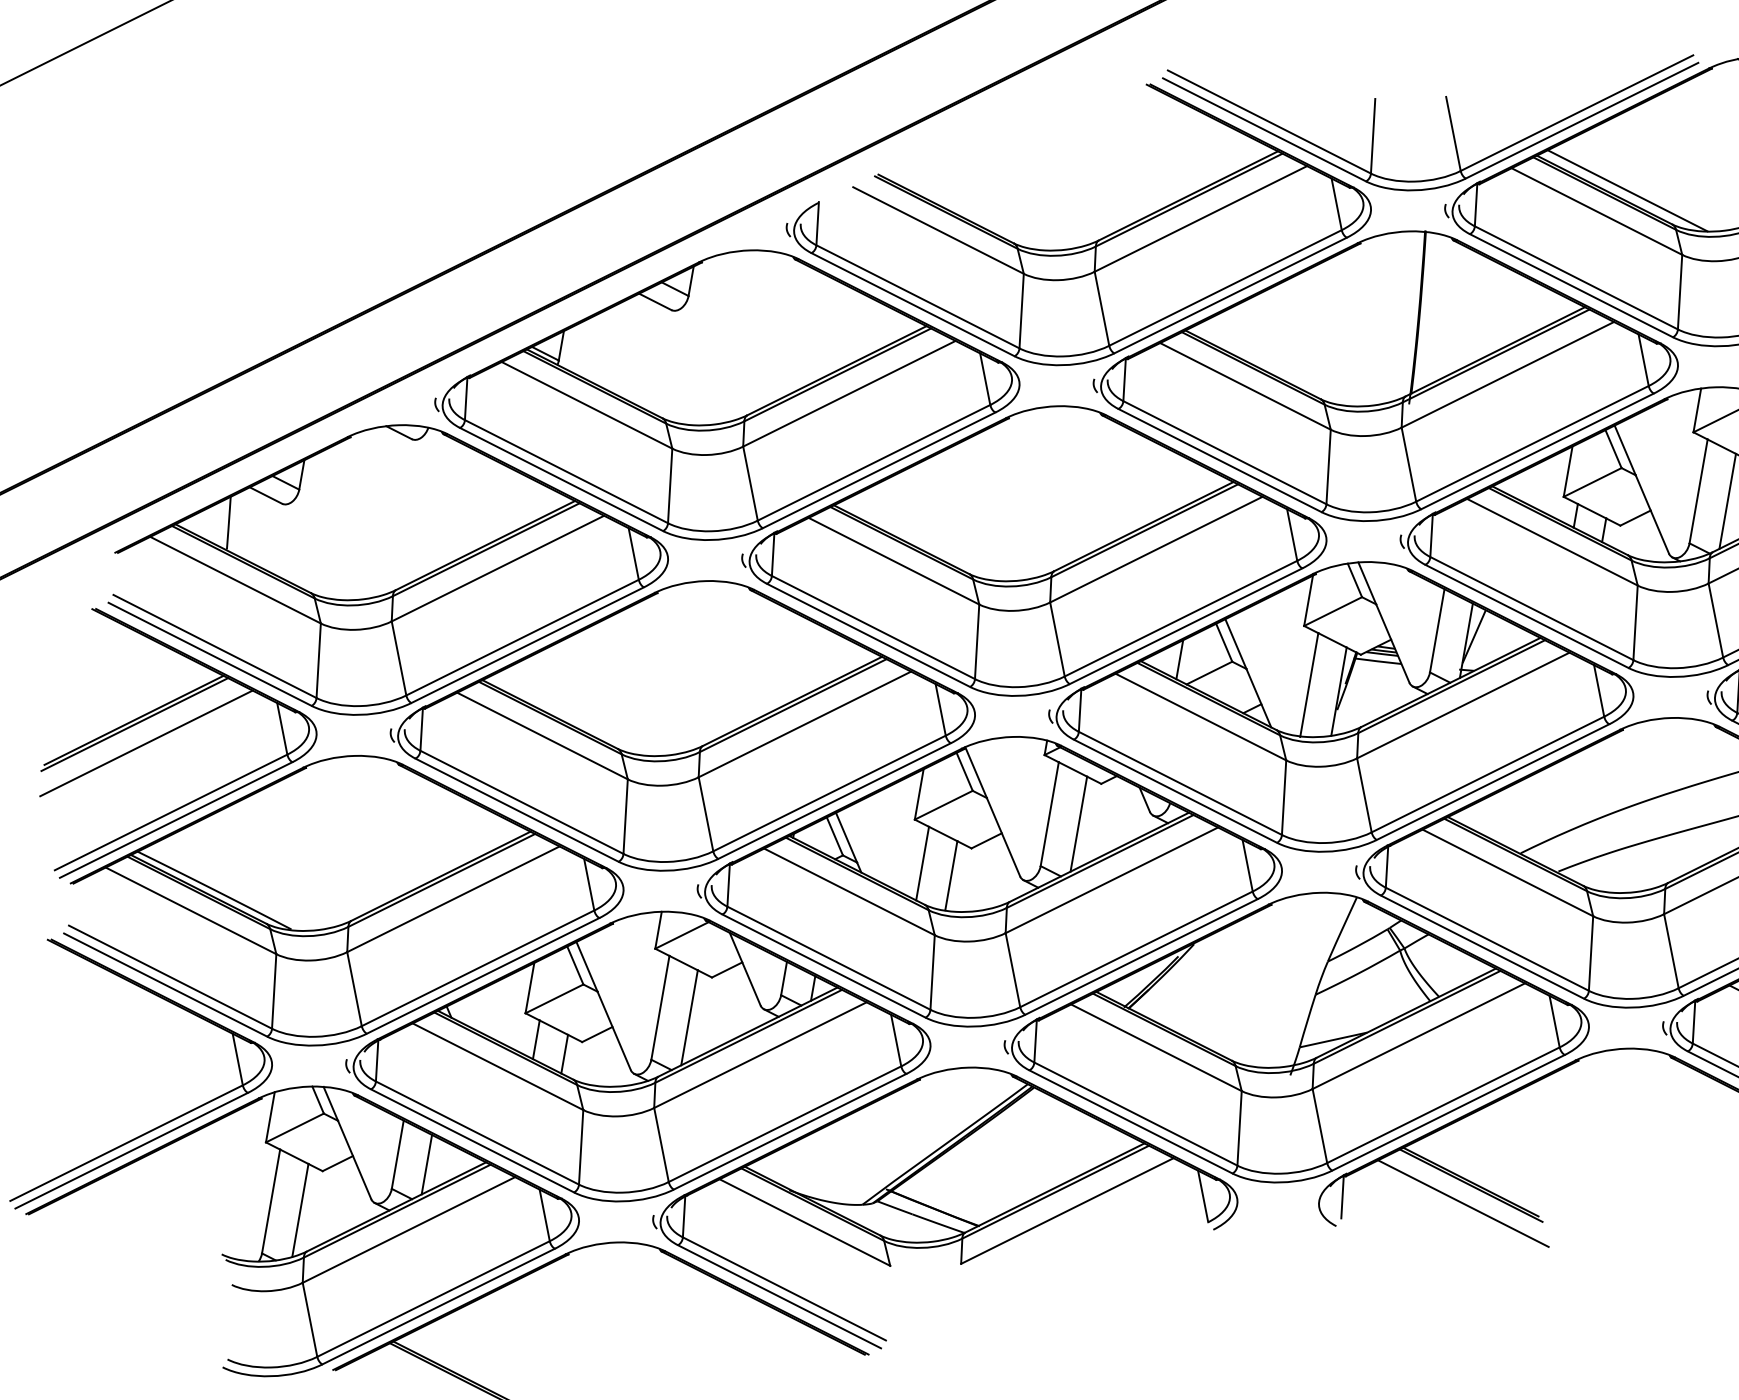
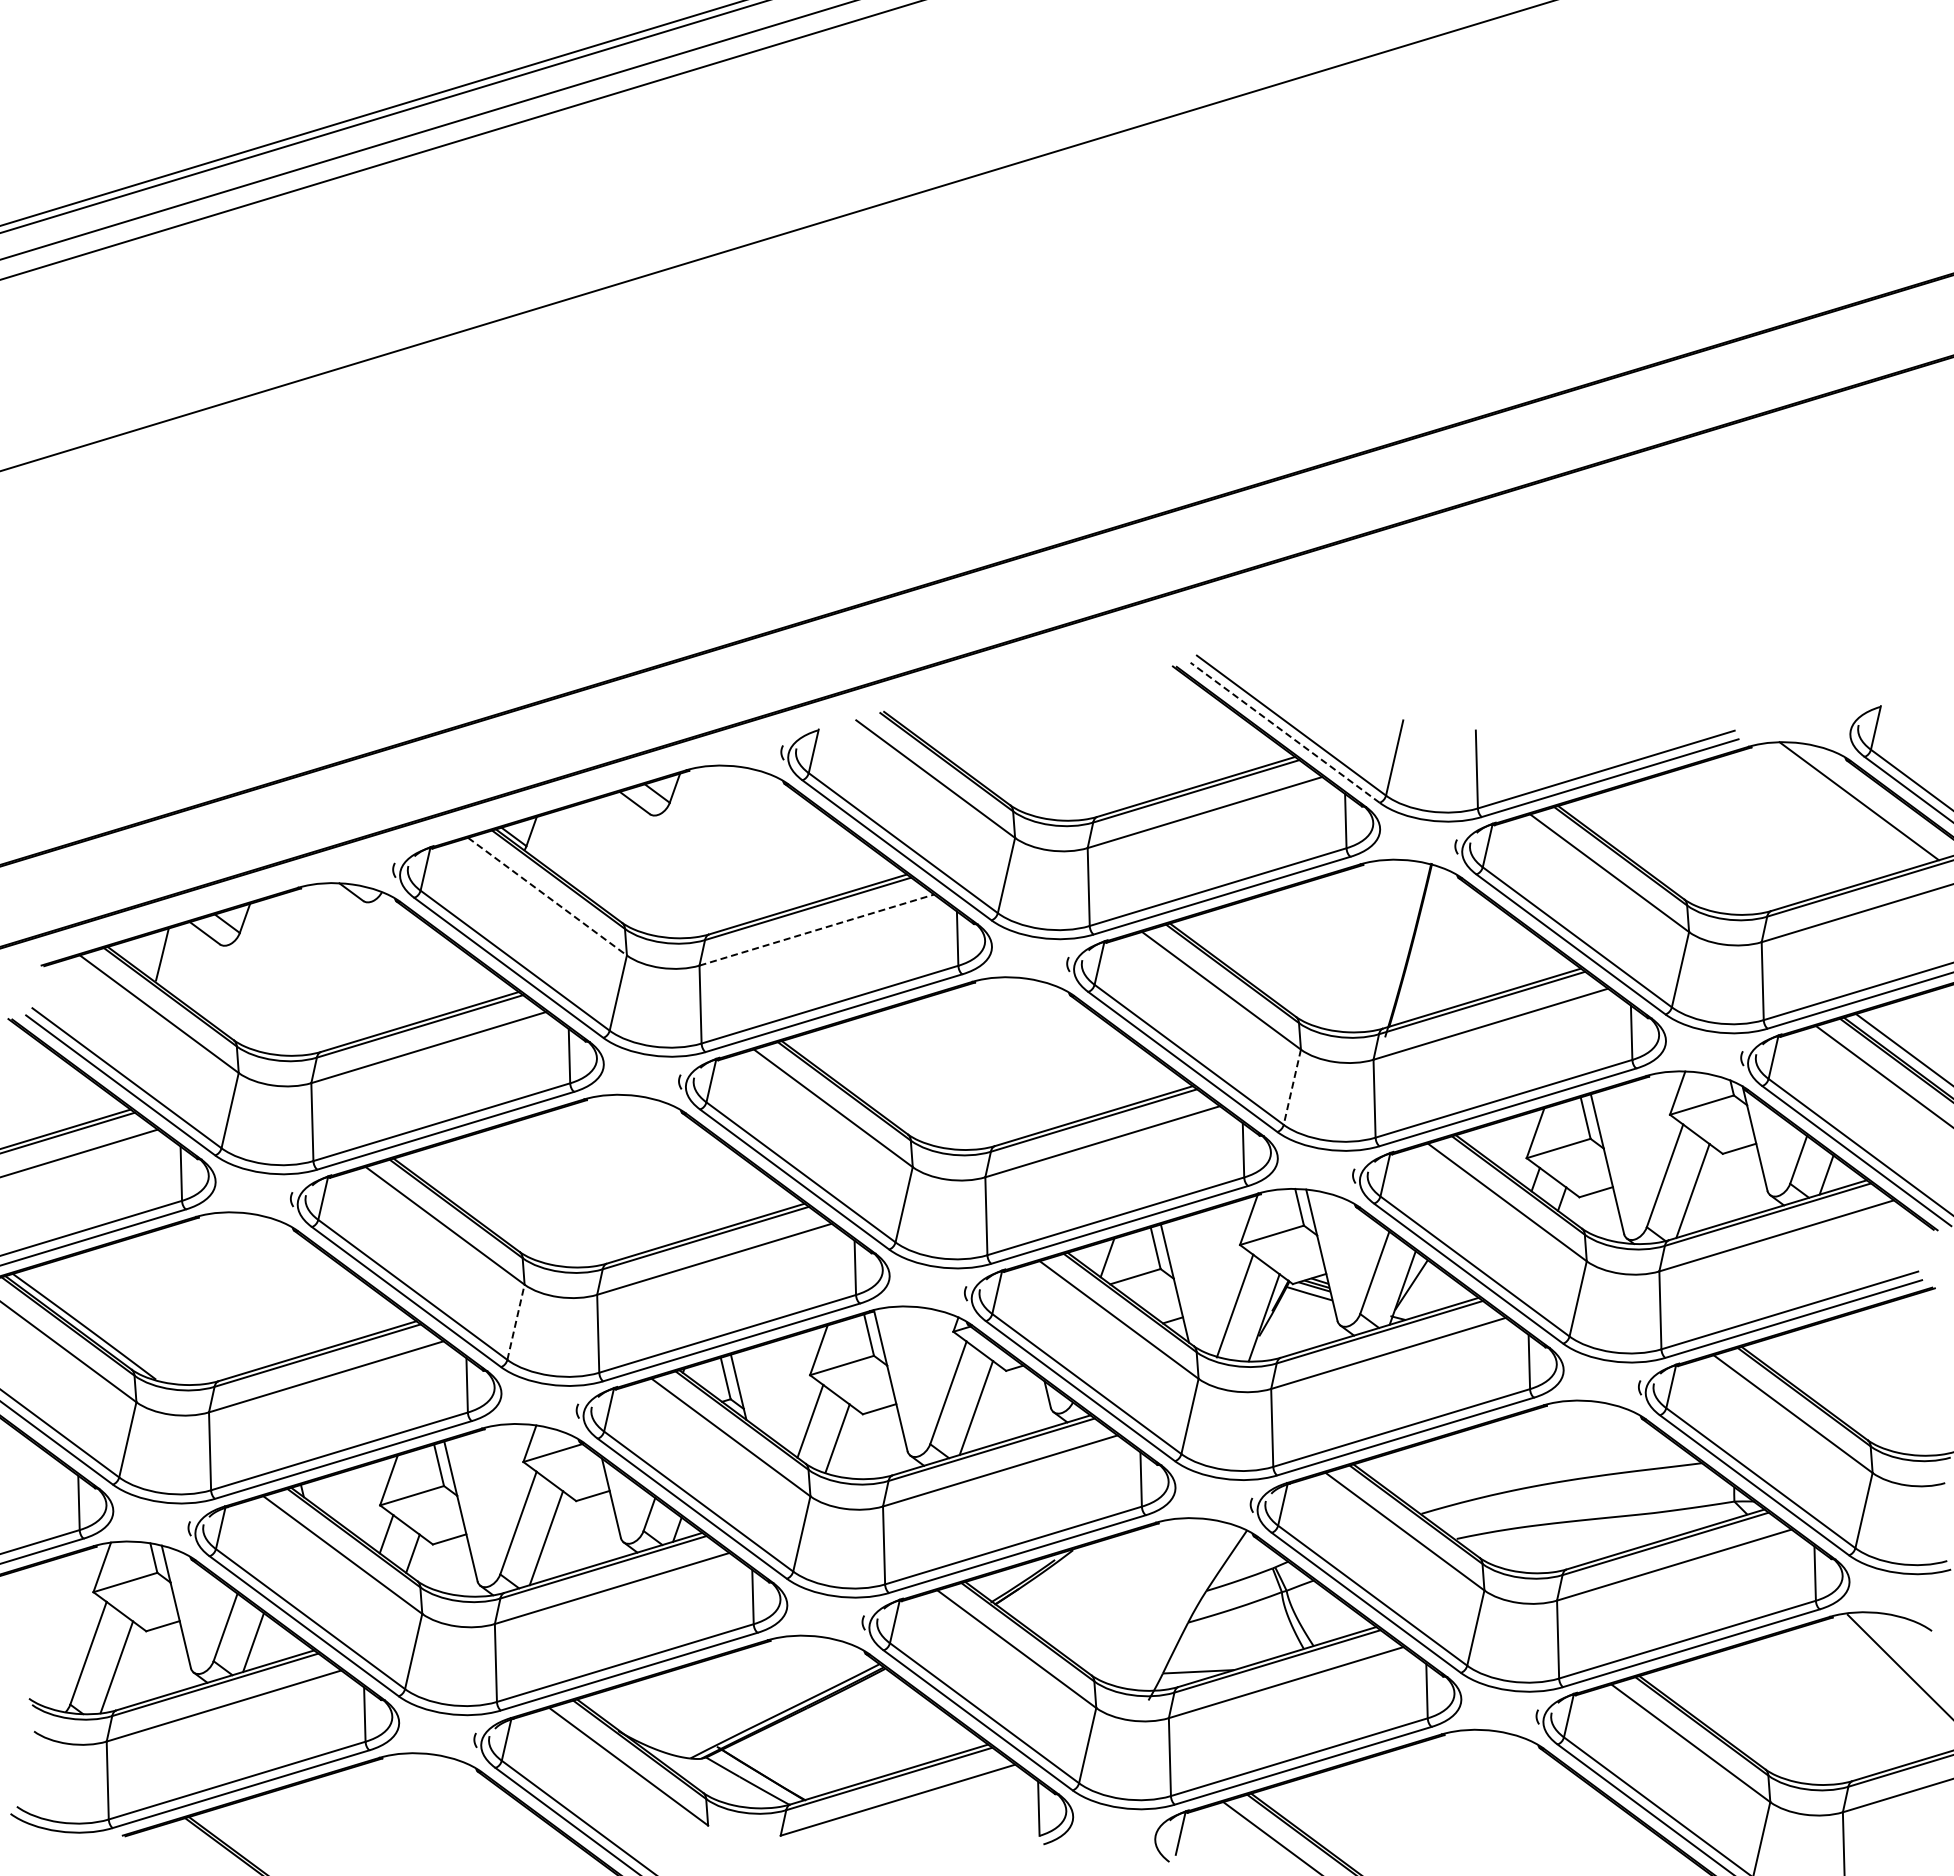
line: (1264, 129) -> (1285, 732), solid -> dashed
line: (1627, 190) -> (1644, 857), removed
line: (849, 394) -> (816, 930), solid -> dashed
line: (586, 405) -> (547, 896), solid -> dashed
line: (1328, 467) -> (1292, 1087), solid -> dashed
line: (625, 816) -> (515, 1322), solid -> dashed

